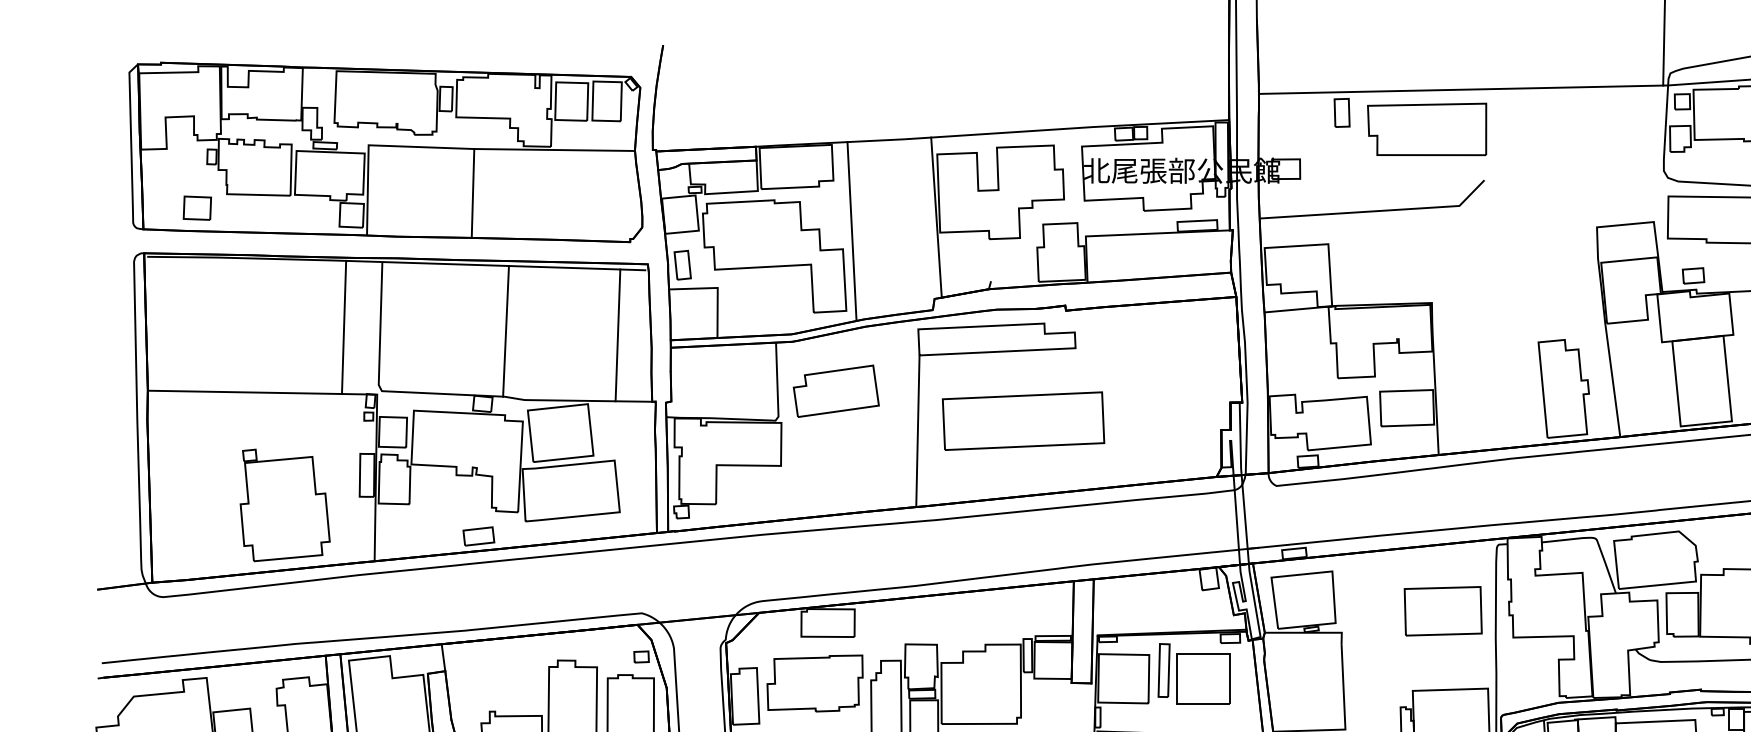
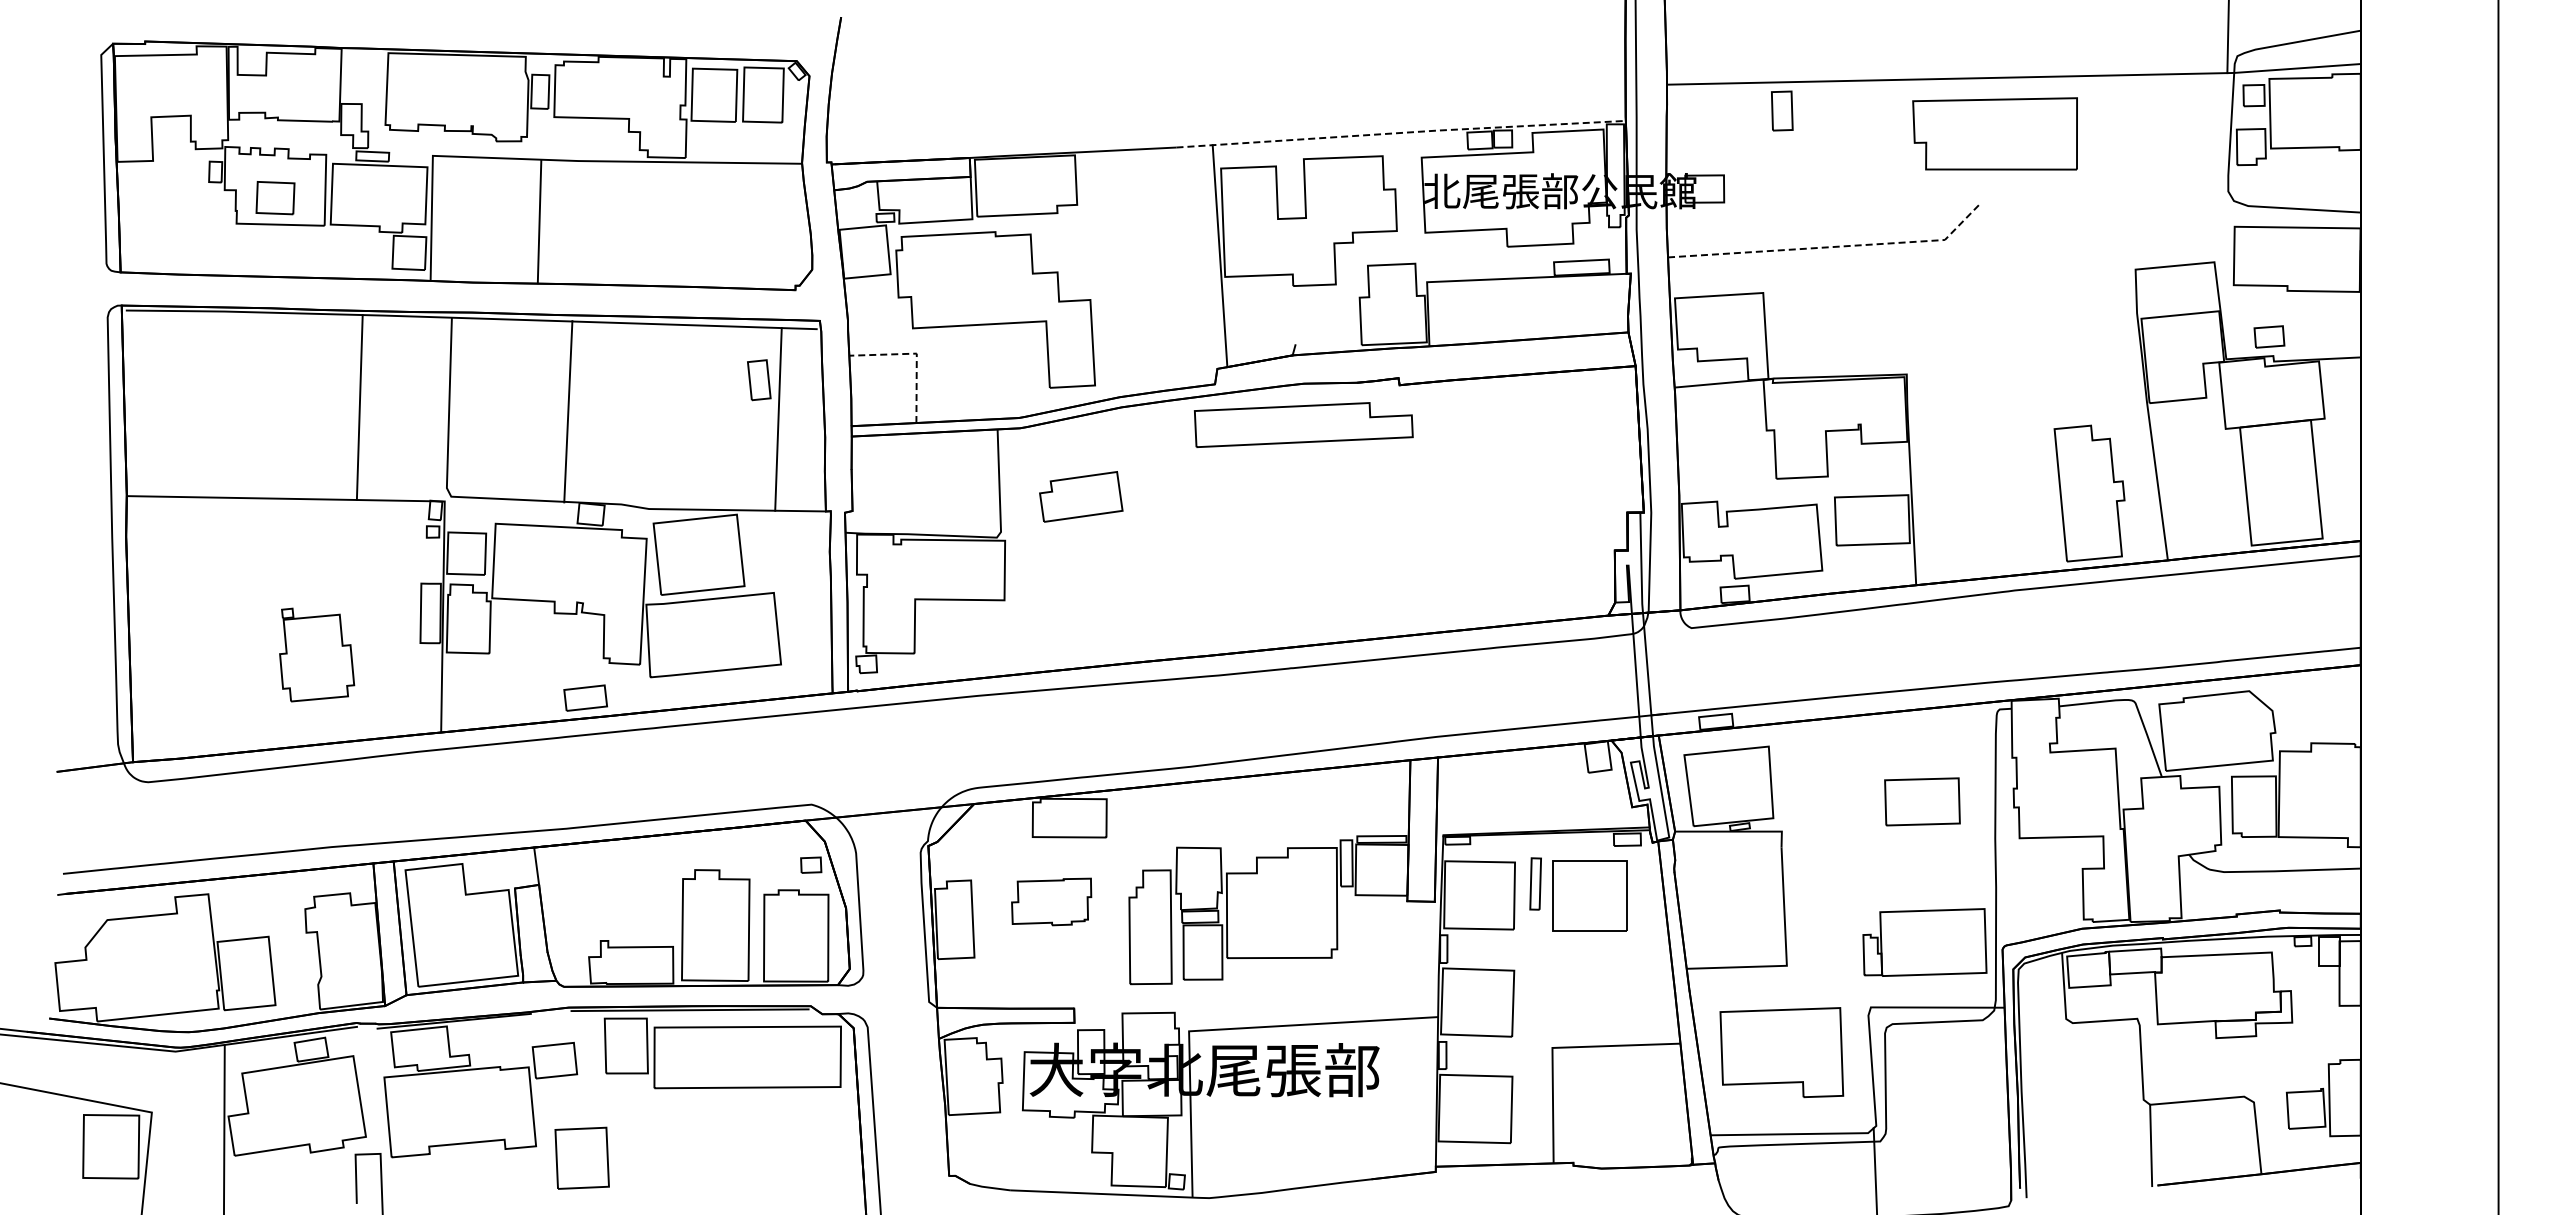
line: (1067, 128) -> (1401, 132), solid -> dashed
part: (1426, 129) -> (1994, 133), moved
line: (472, 193) -> (539, 221), moved
part: (197, 208) -> (275, 198), moved
line: (1378, 211) -> (1832, 247), solid -> dashed
line: (851, 231) -> (1102, 275), removed
part: (682, 265) -> (759, 380), moved
line: (717, 287) -> (916, 353), solid -> dashed
line: (343, 327) -> (359, 407), moved
line: (506, 331) -> (568, 411), moved
part: (836, 391) -> (1081, 496), size x0.7
part: (1023, 421) -> (1340, 538), removed
line: (917, 431) -> (1193, 552), removed
part: (284, 504) -> (316, 654), size x0.6
part: (1443, 611) -> (1922, 801), size x0.7
part: (1164, 670) -> (1535, 883), size x0.7
part: (814, 683) -> (1051, 901), size x0.6

